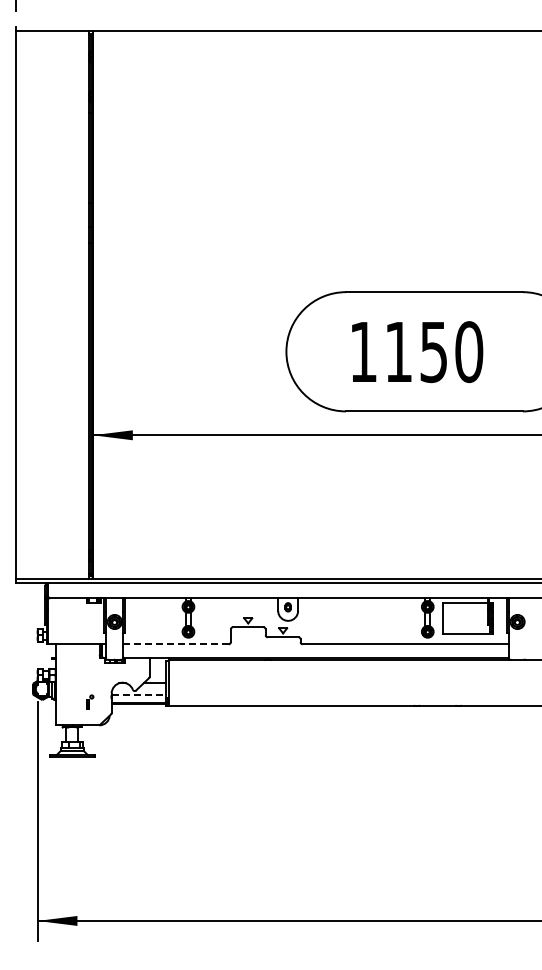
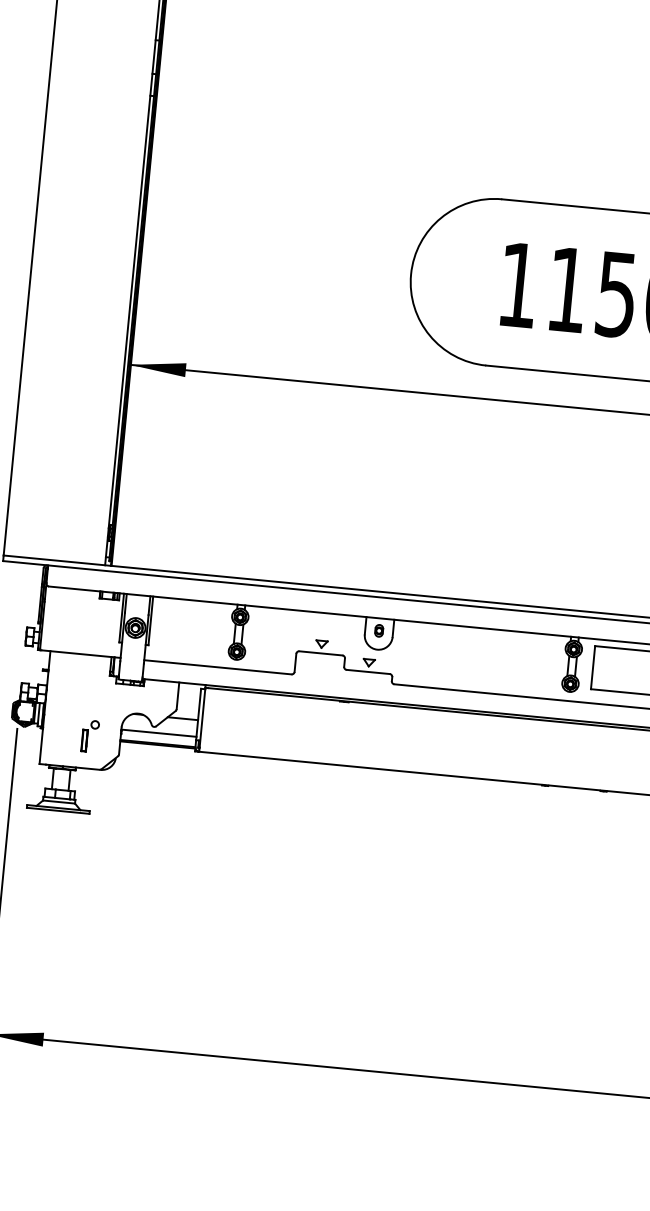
line: (175, 644) -> (217, 667), dashed -> solid
line: (138, 695) -> (158, 733), dashed -> solid
part: (90, 701) -> (91, 735), size x1.67

